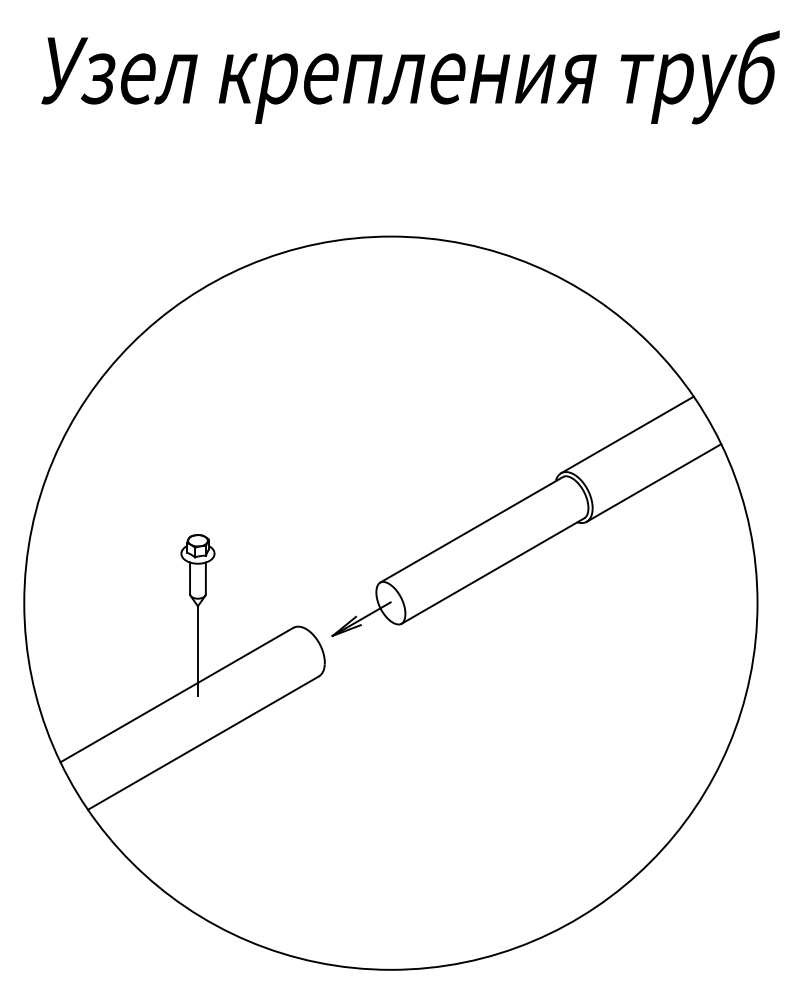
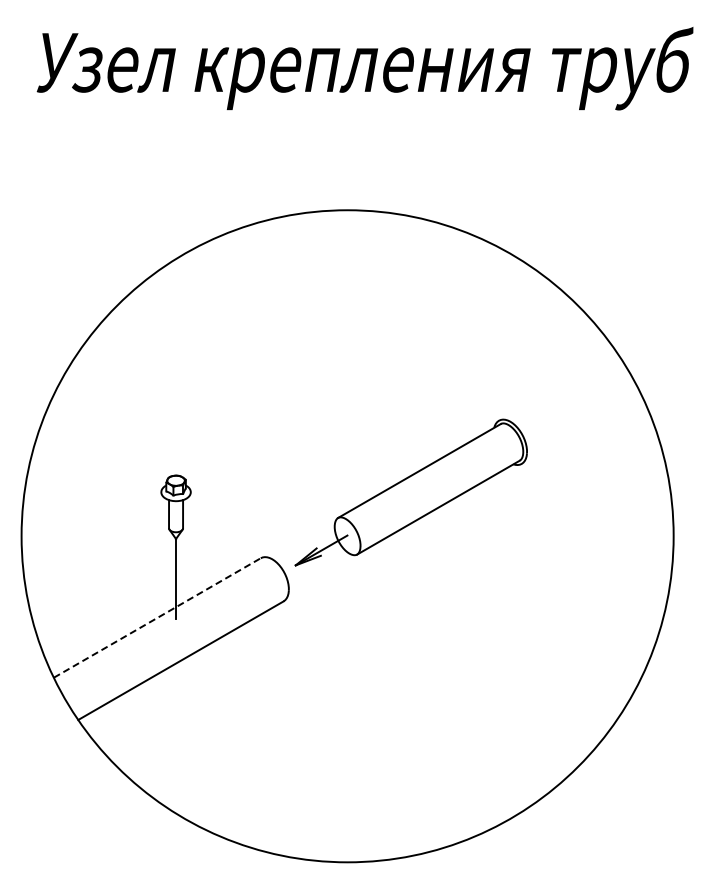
line: (626, 434) -> (557, 386), removed
line: (653, 482) -> (581, 428), removed
line: (177, 694) -> (157, 617), solid -> dashed

